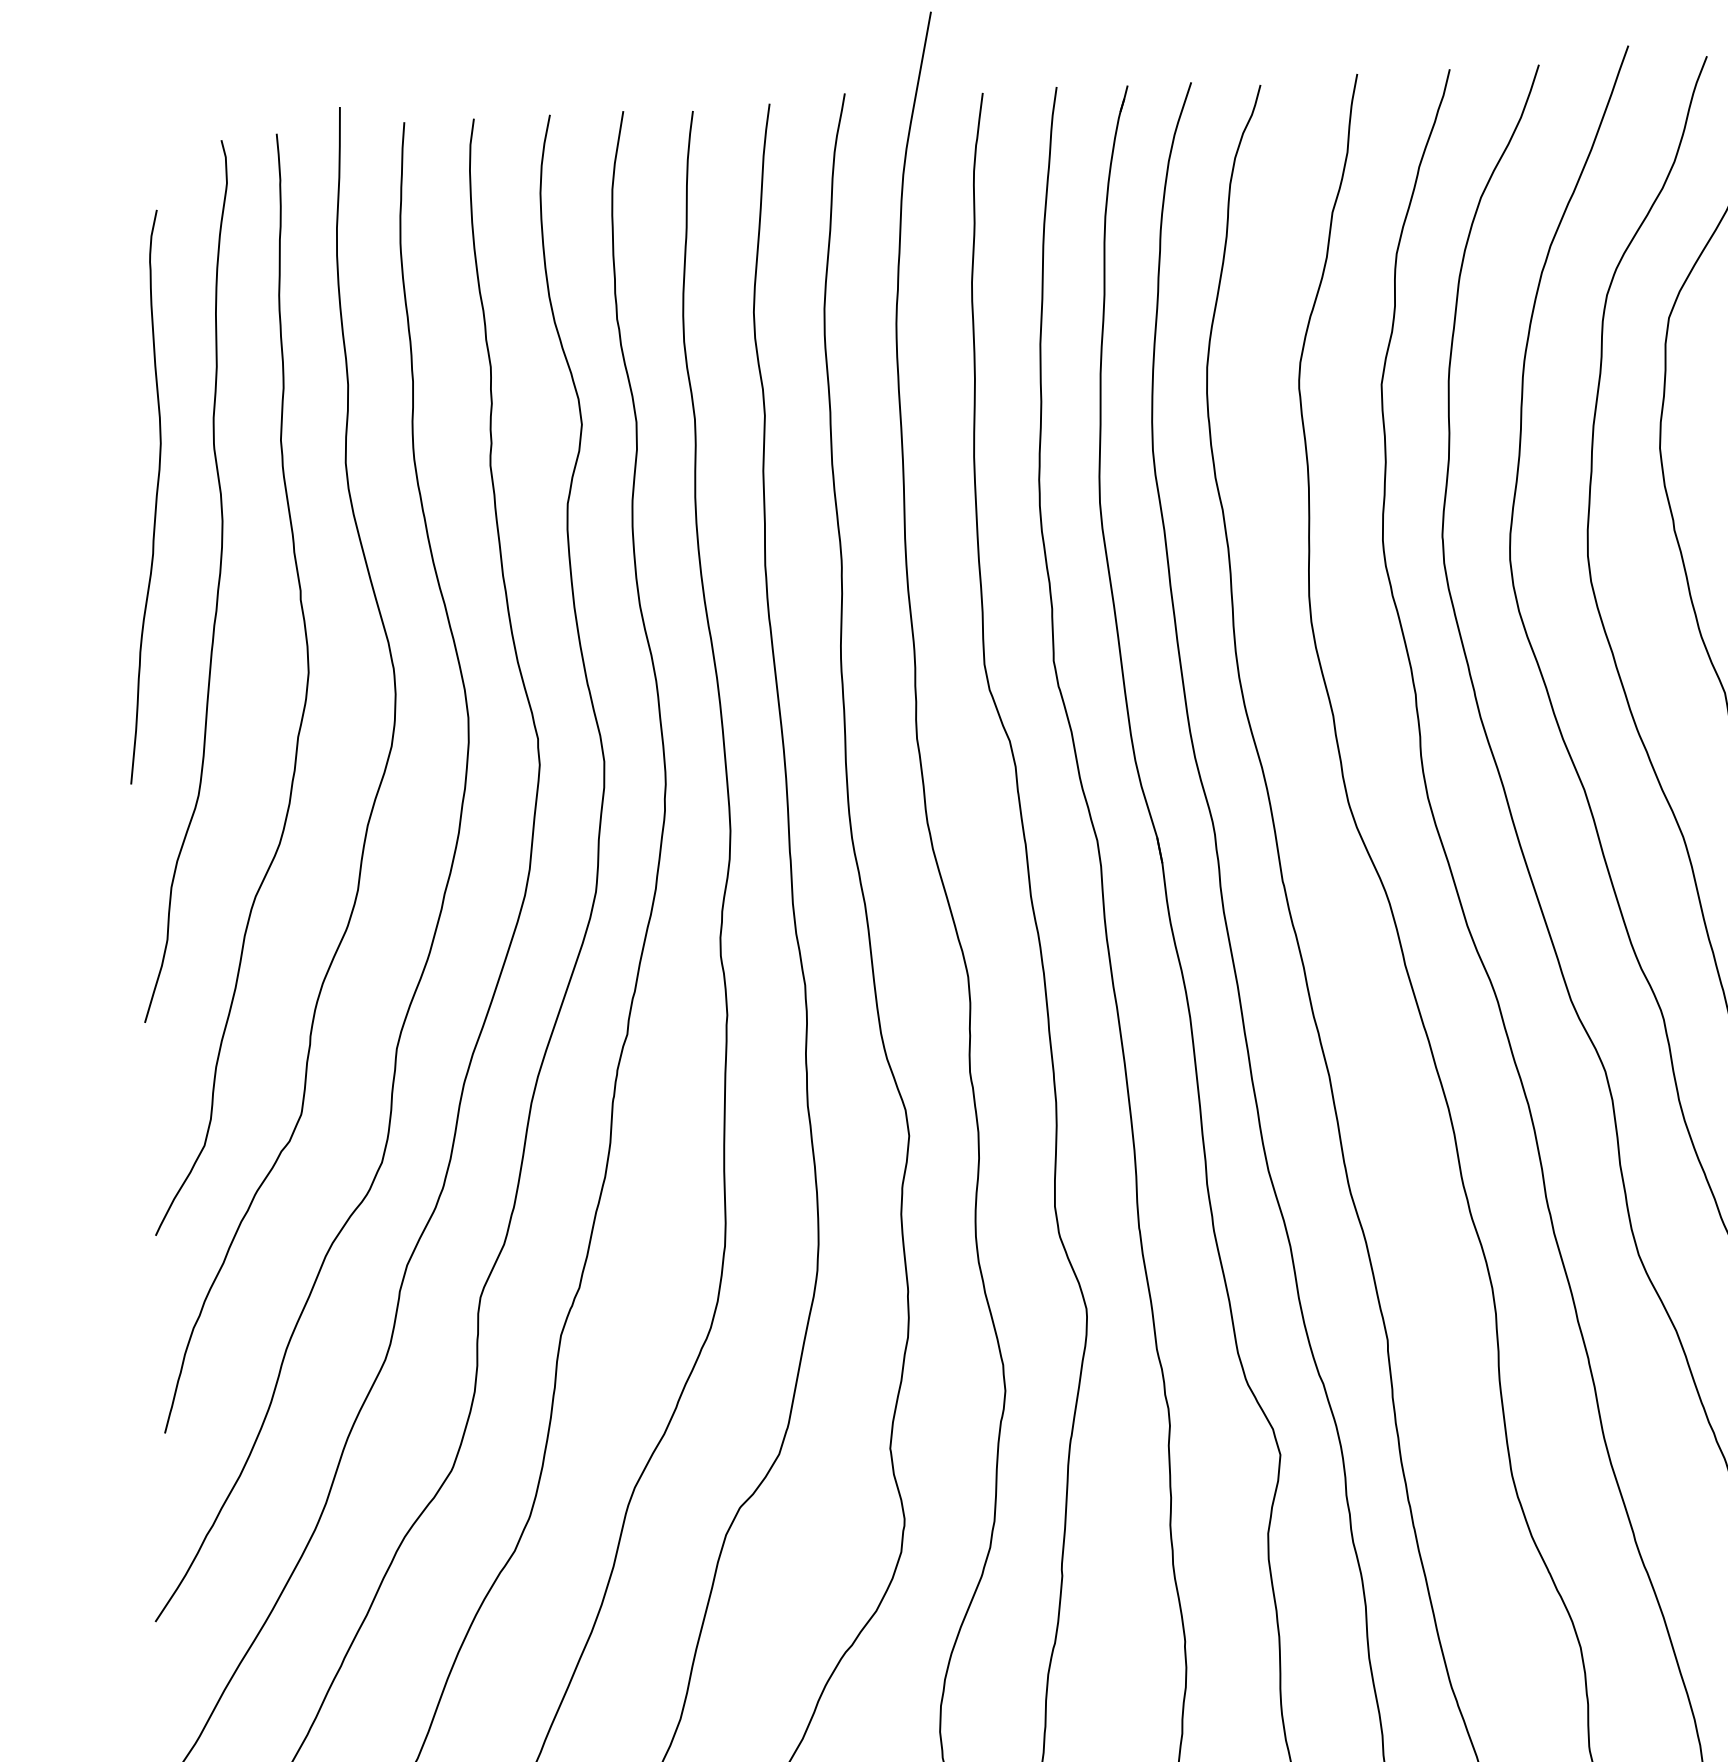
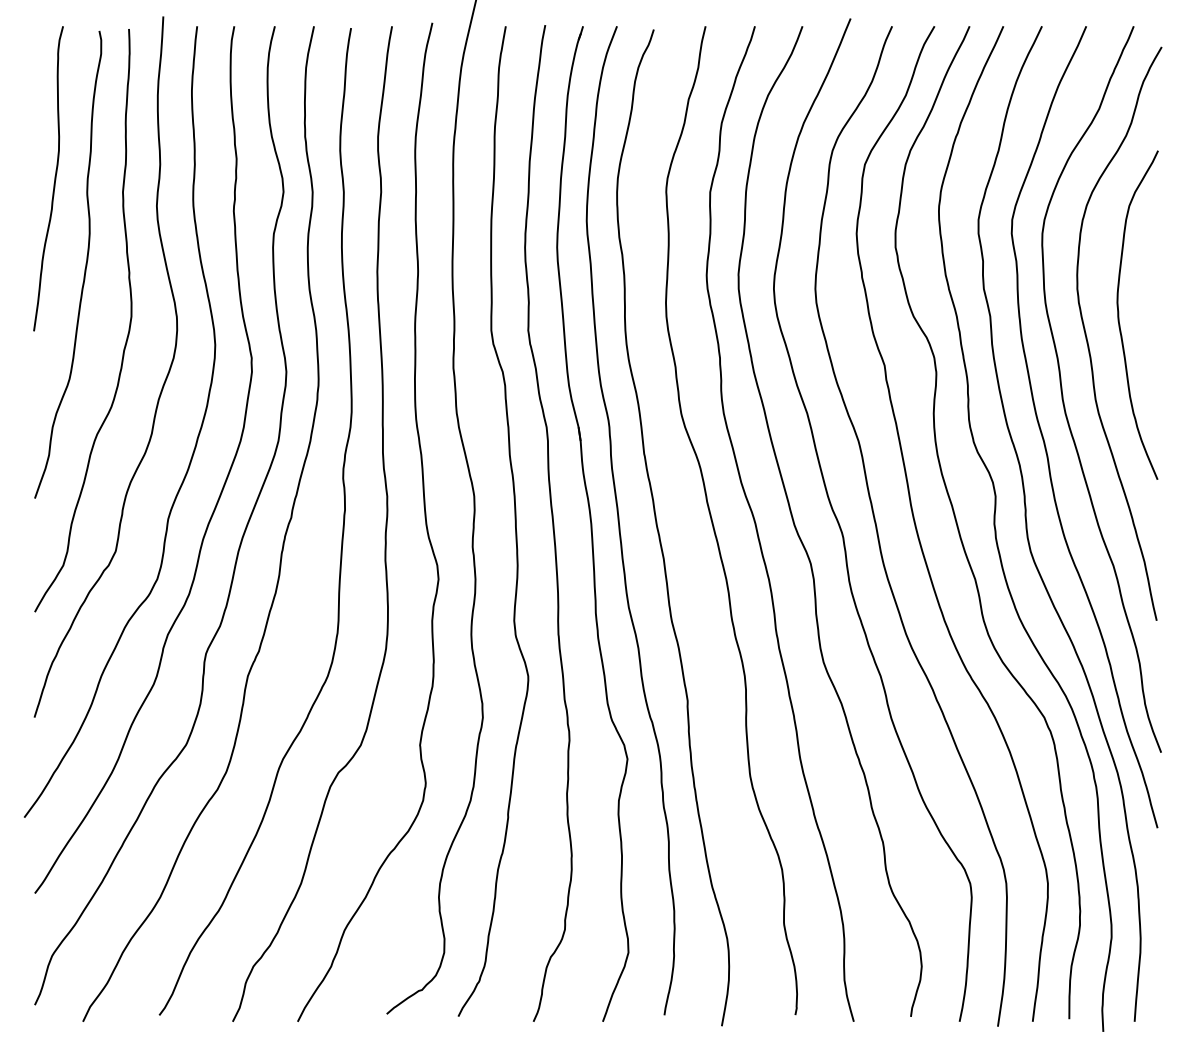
curve: (155, 496) -> (54, 178), moved

